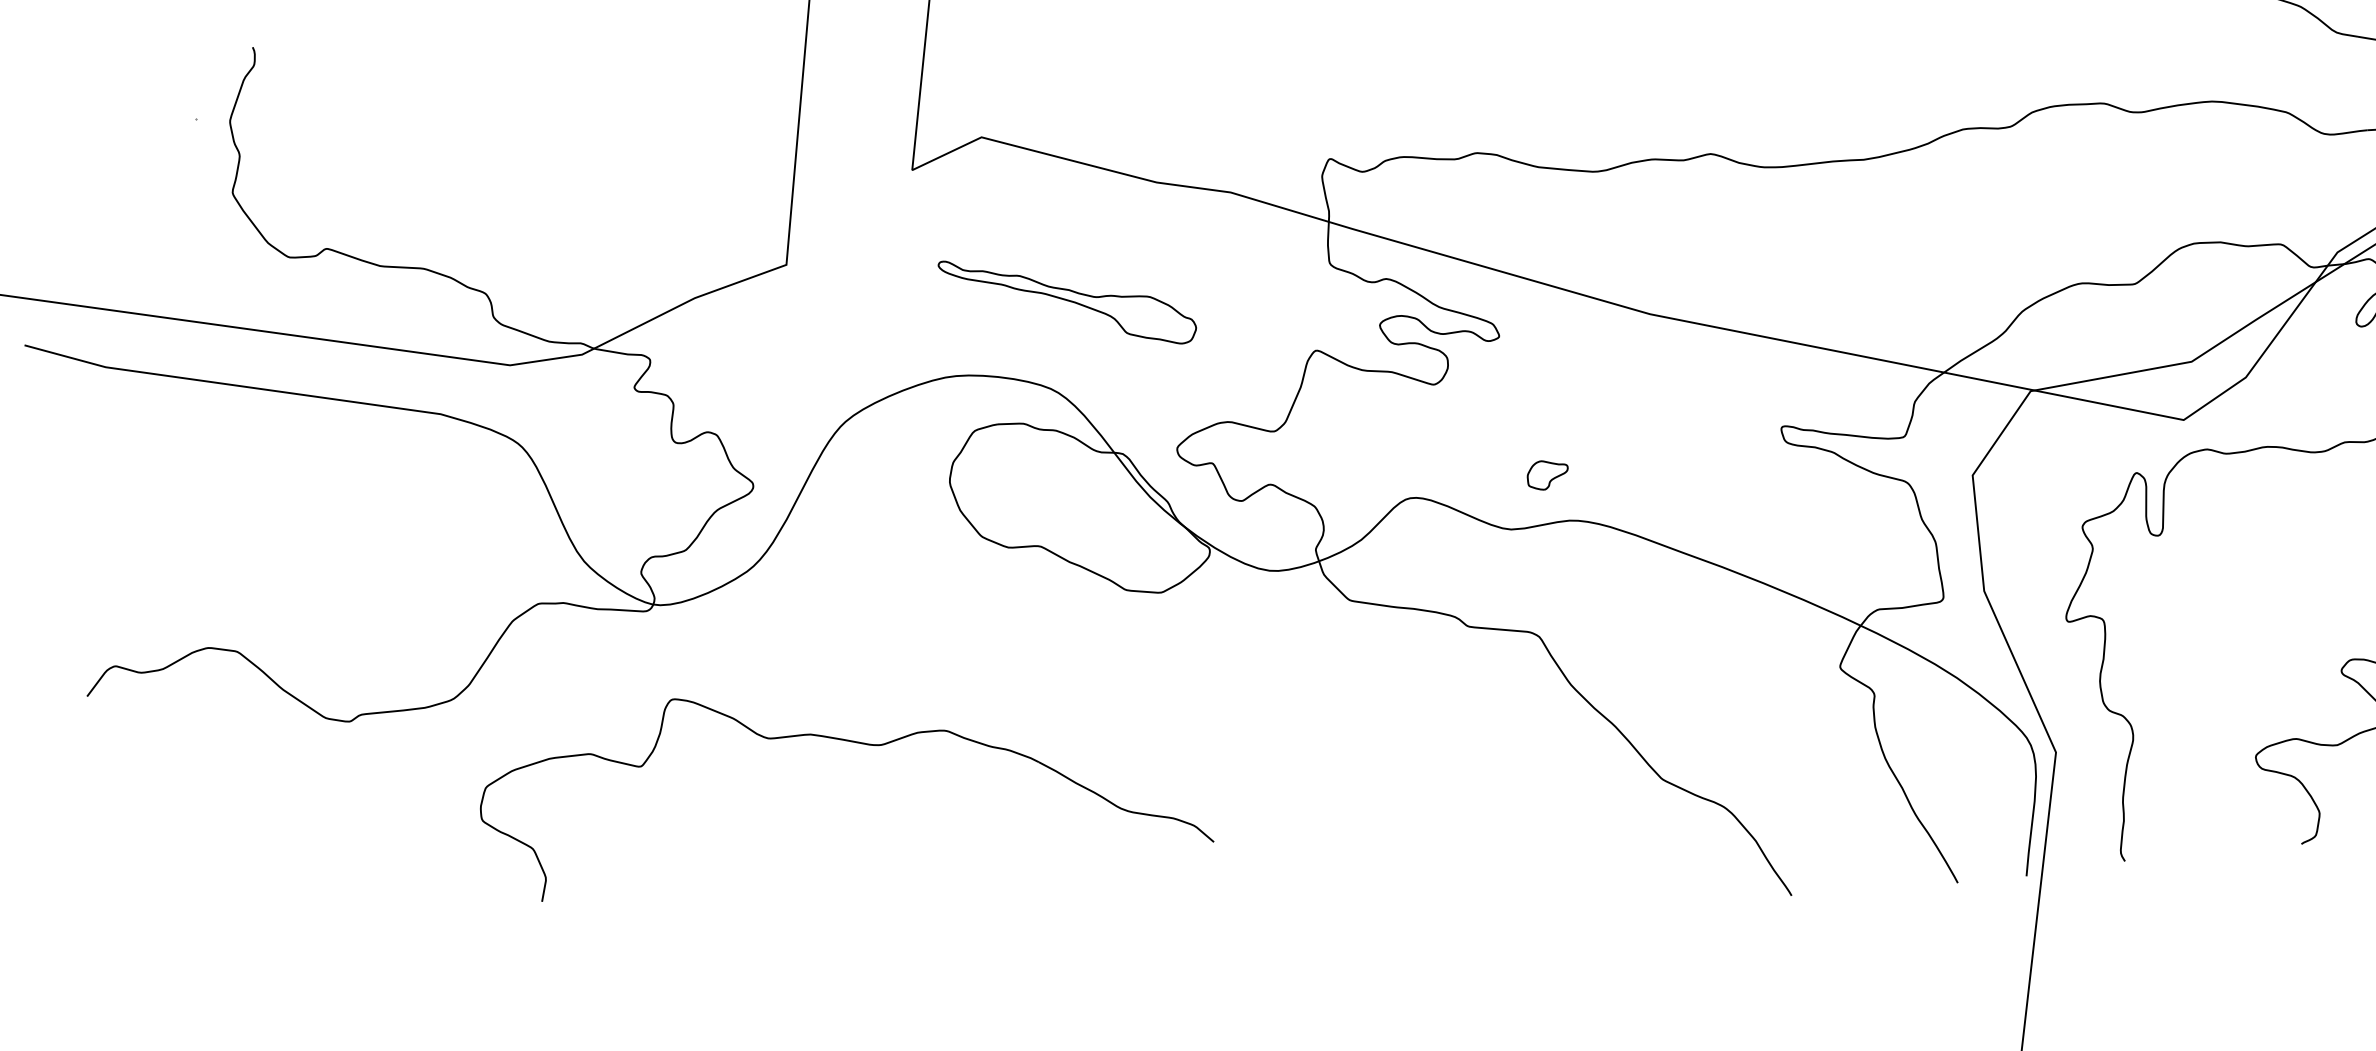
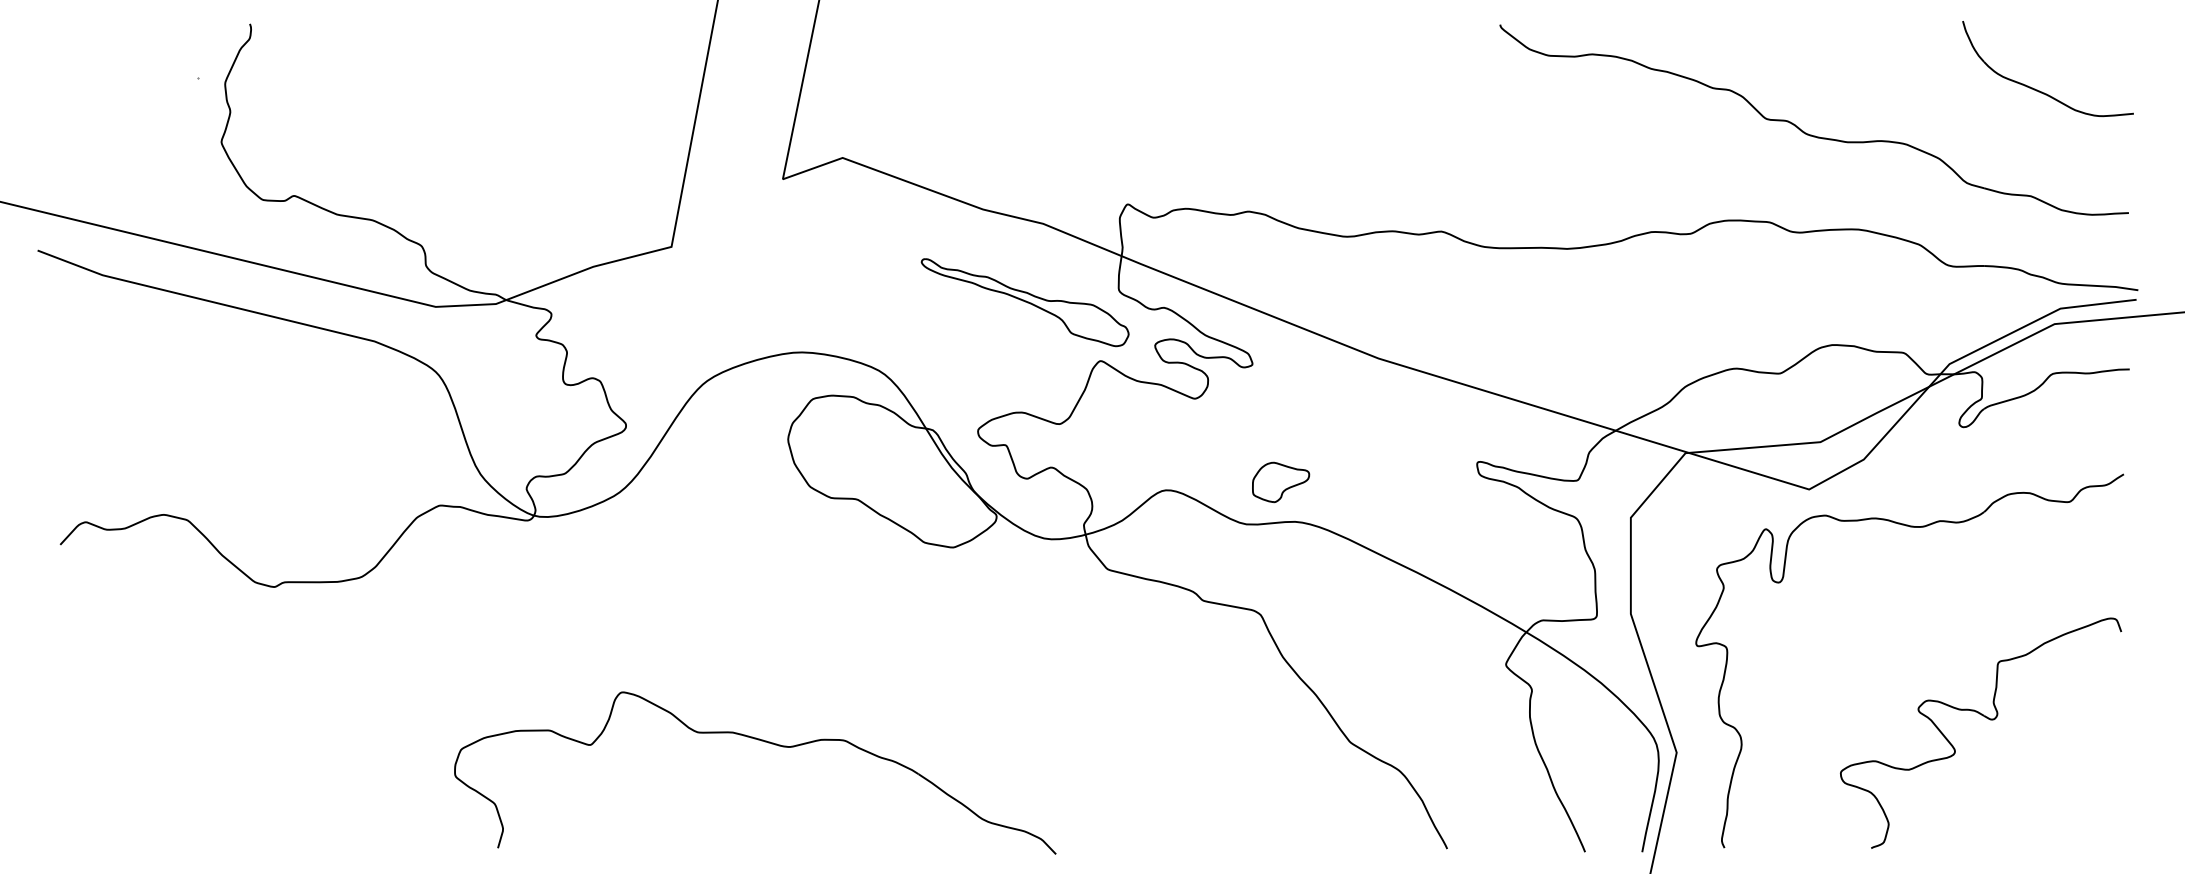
part: (1067, 301) -> (1024, 302), moved
part: (1548, 474) -> (1281, 482), size x1.67
part: (846, 741) -> (761, 741), moved

